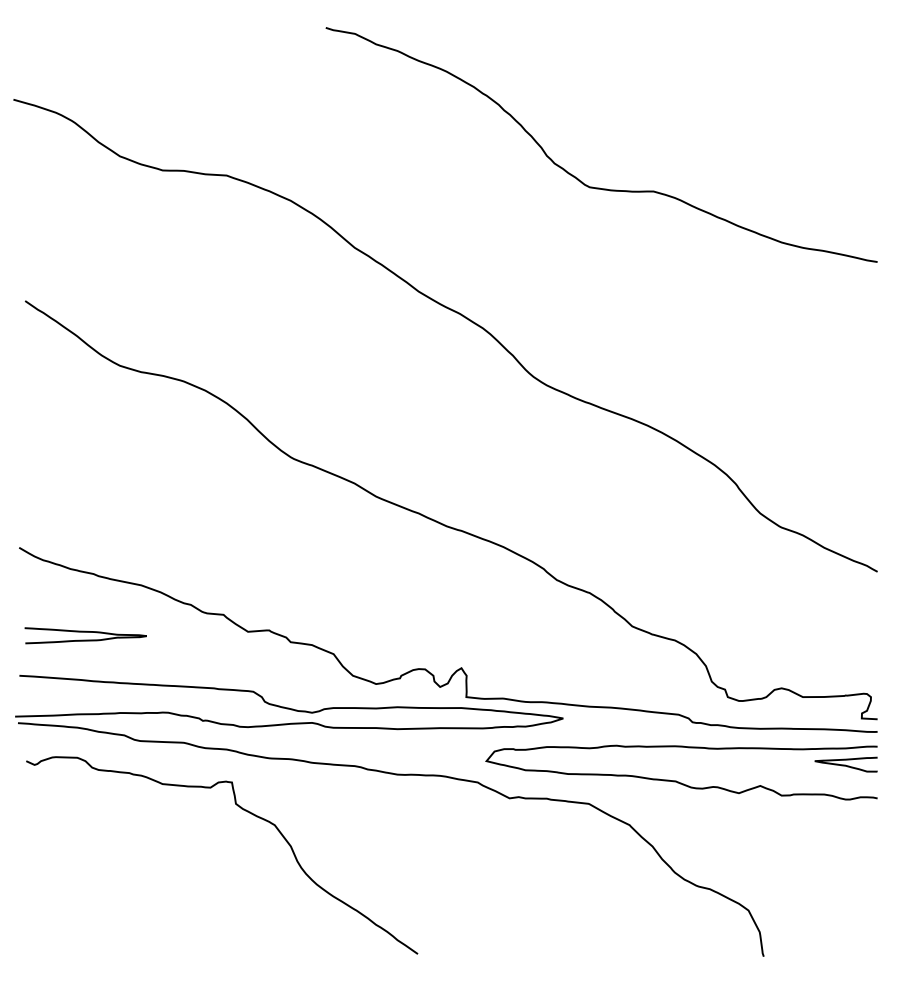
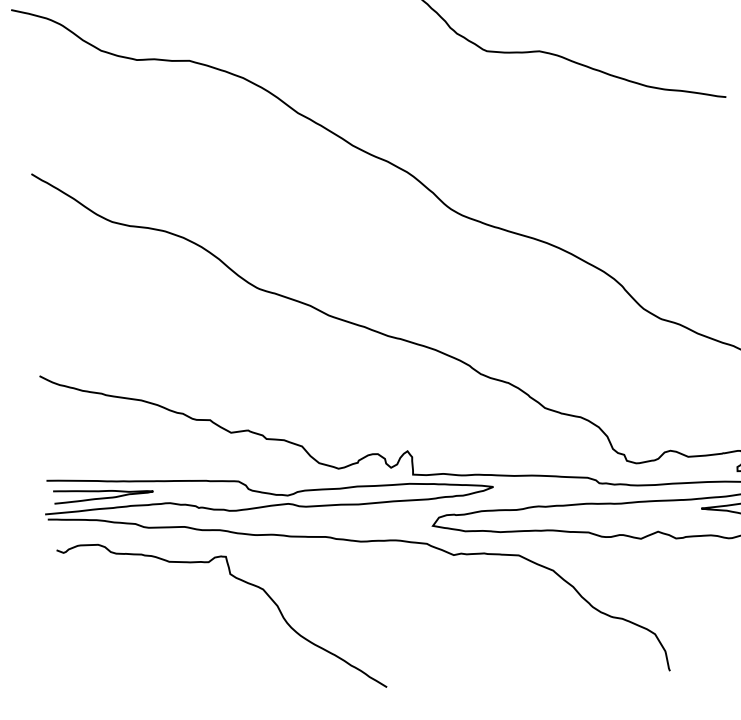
curve: (85, 632) -> (103, 491), moved

